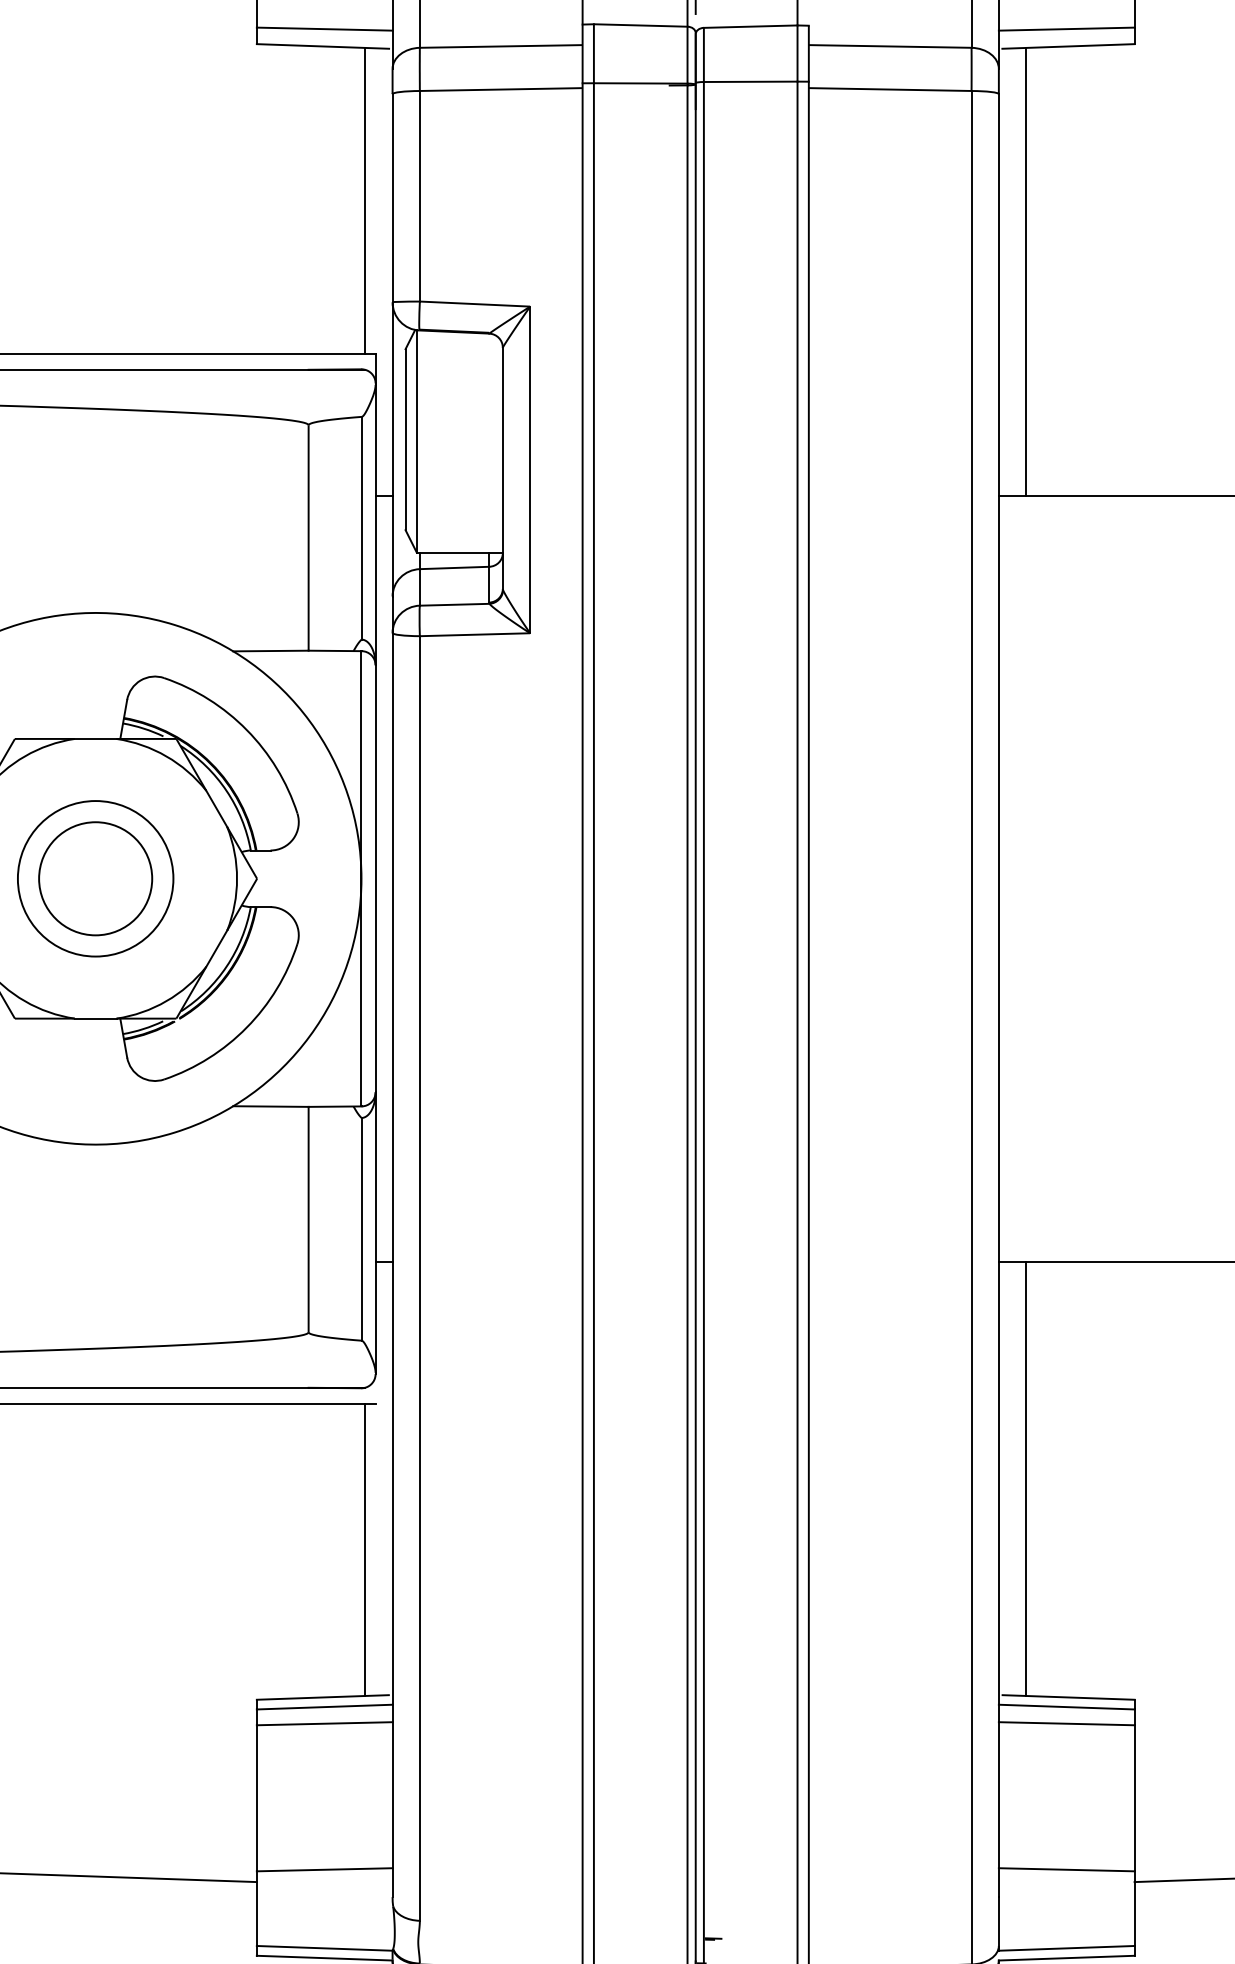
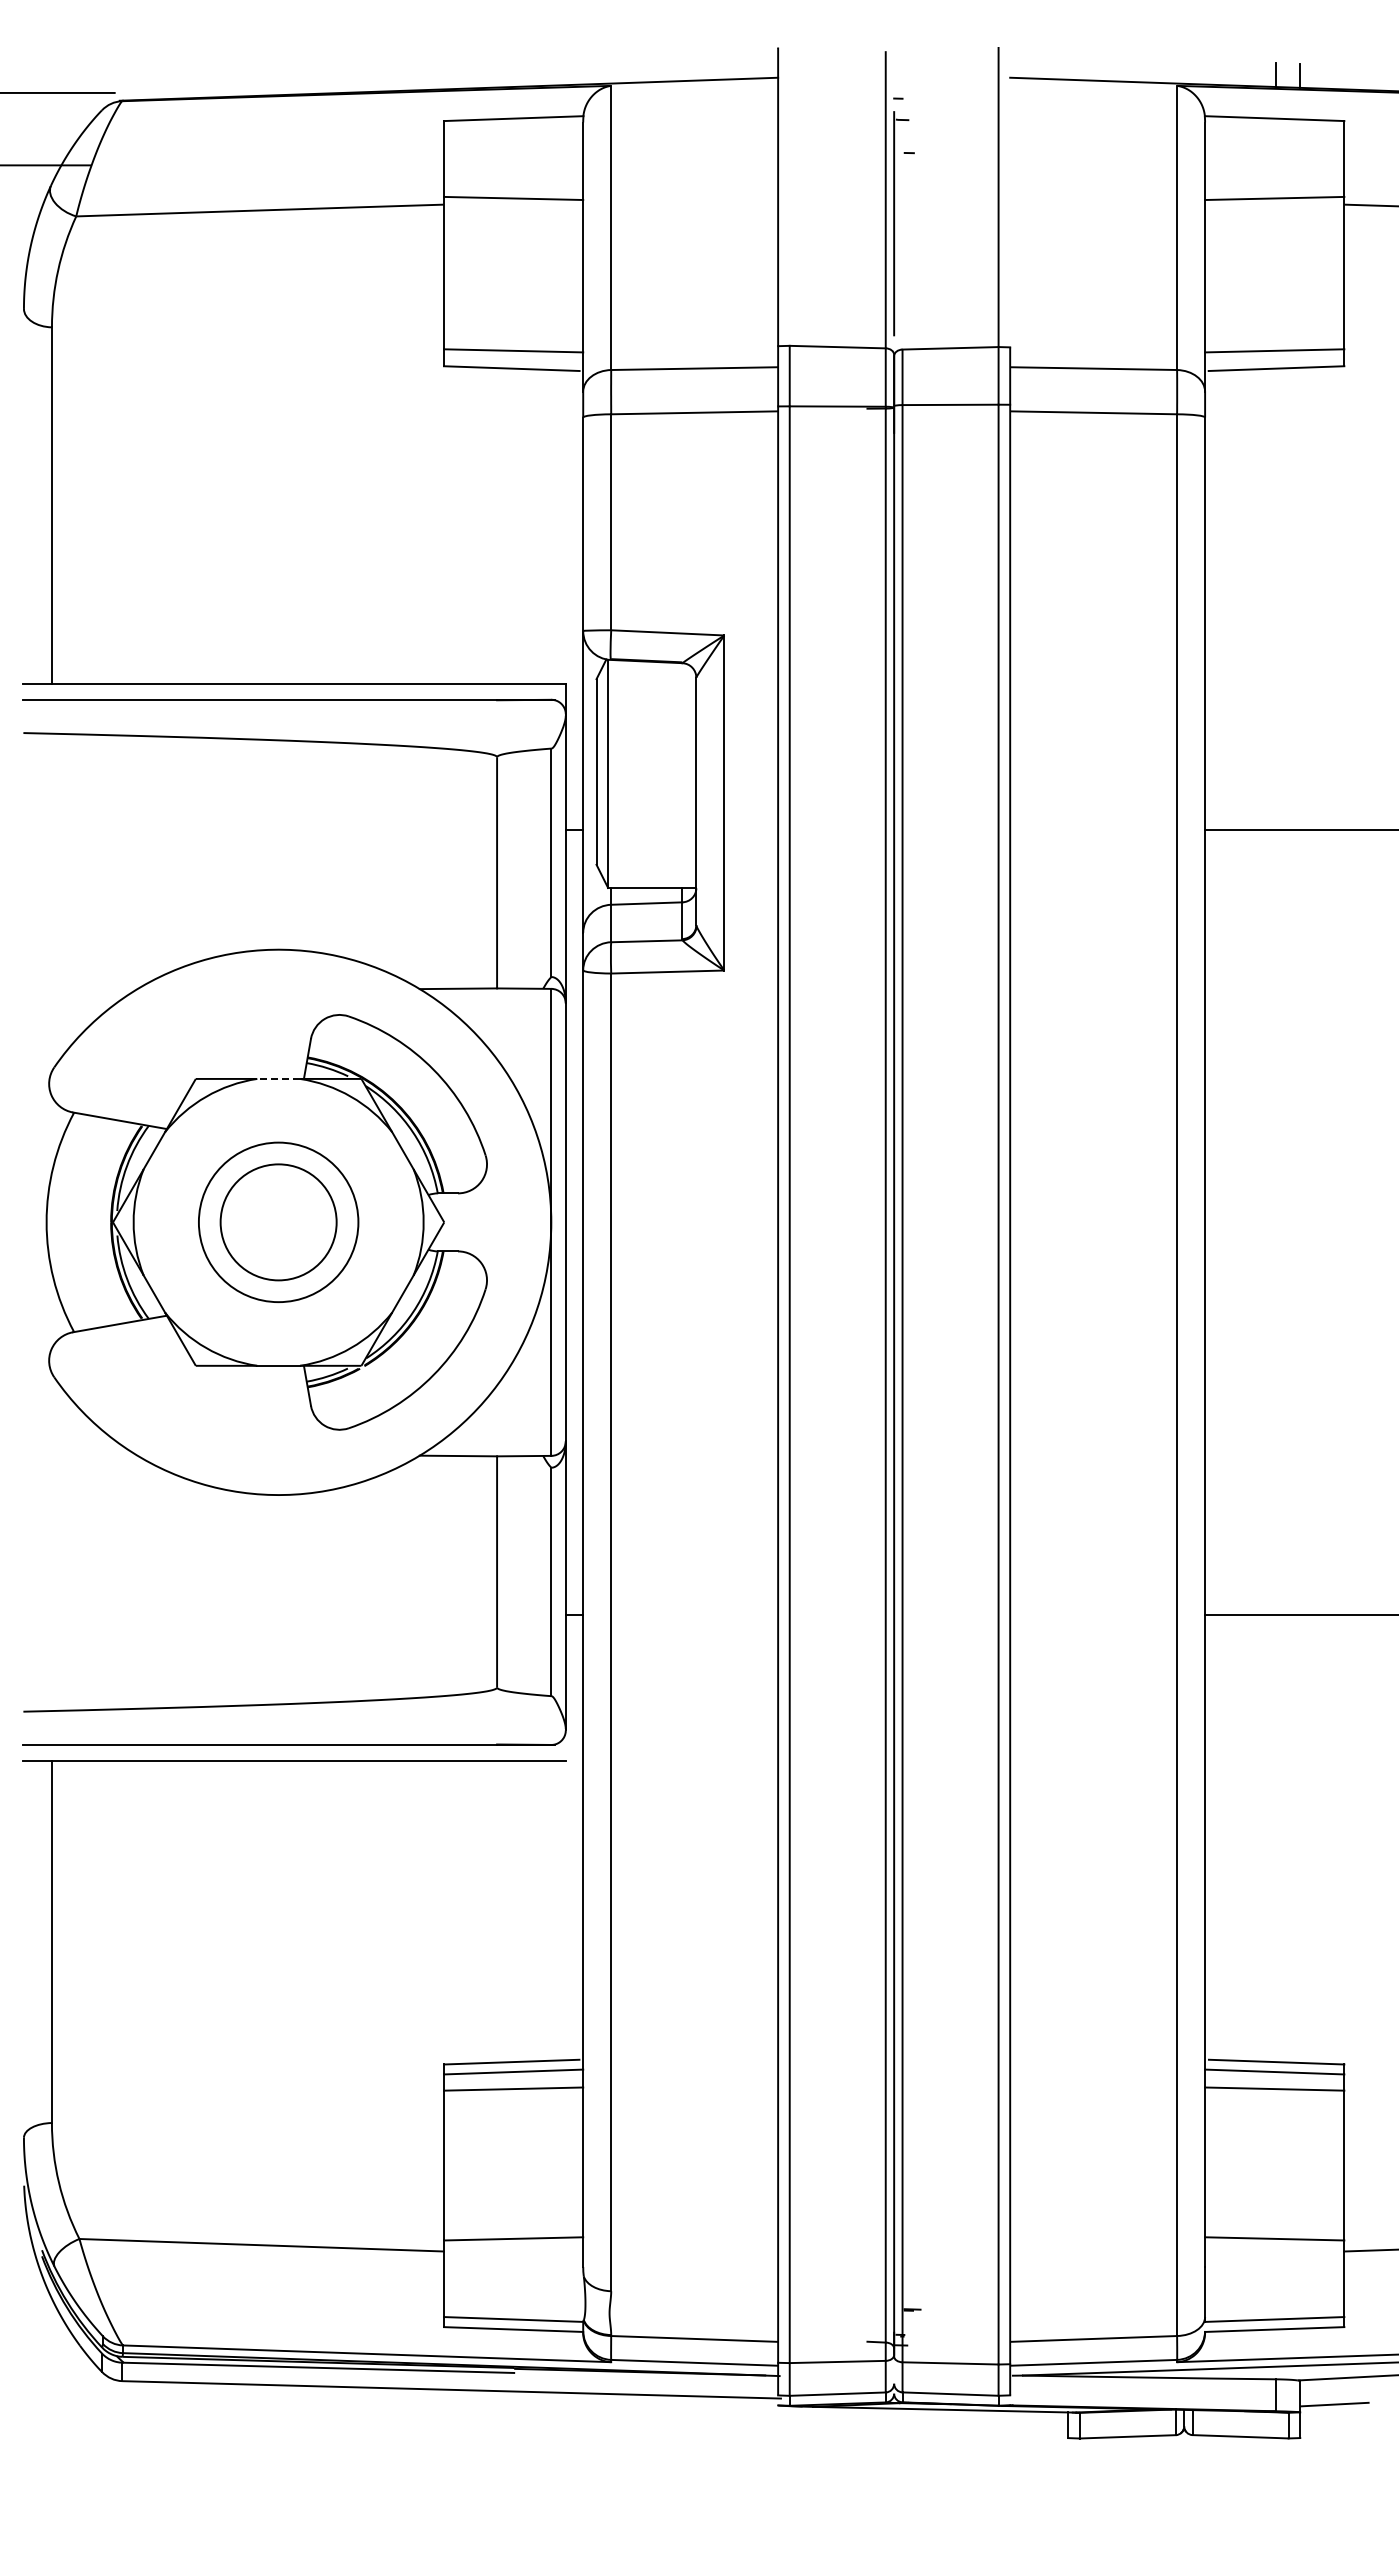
line: (365, 201) -> (555, 527), removed
line: (1026, 271) -> (1233, 599), removed
line: (95, 738) -> (278, 1078), solid -> dashed
line: (1026, 1478) -> (1233, 1837), removed
line: (365, 1549) -> (555, 1910), removed

